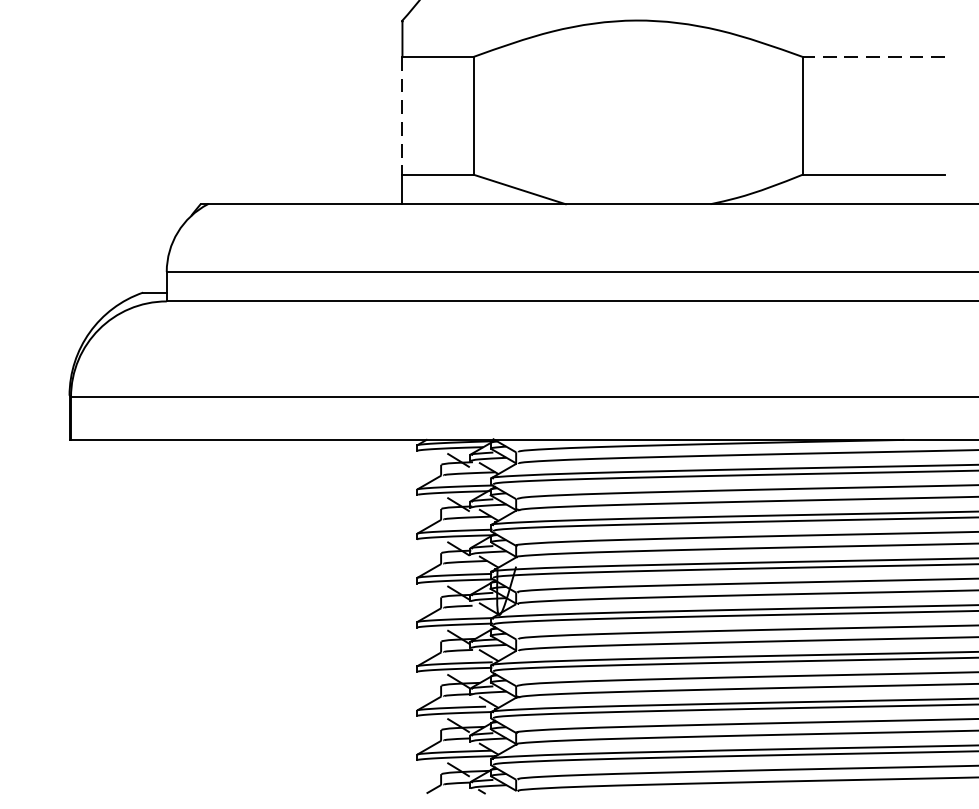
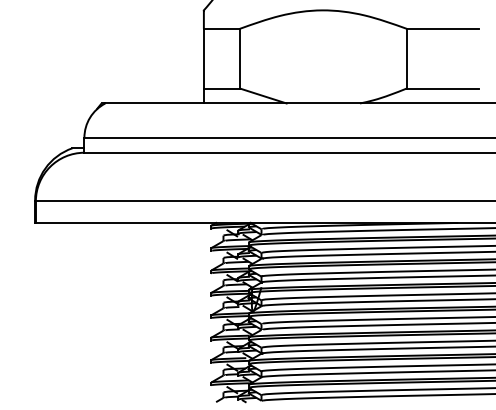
line: (873, 56) -> (442, 28), dashed -> solid
line: (401, 115) -> (203, 58), dashed -> solid

